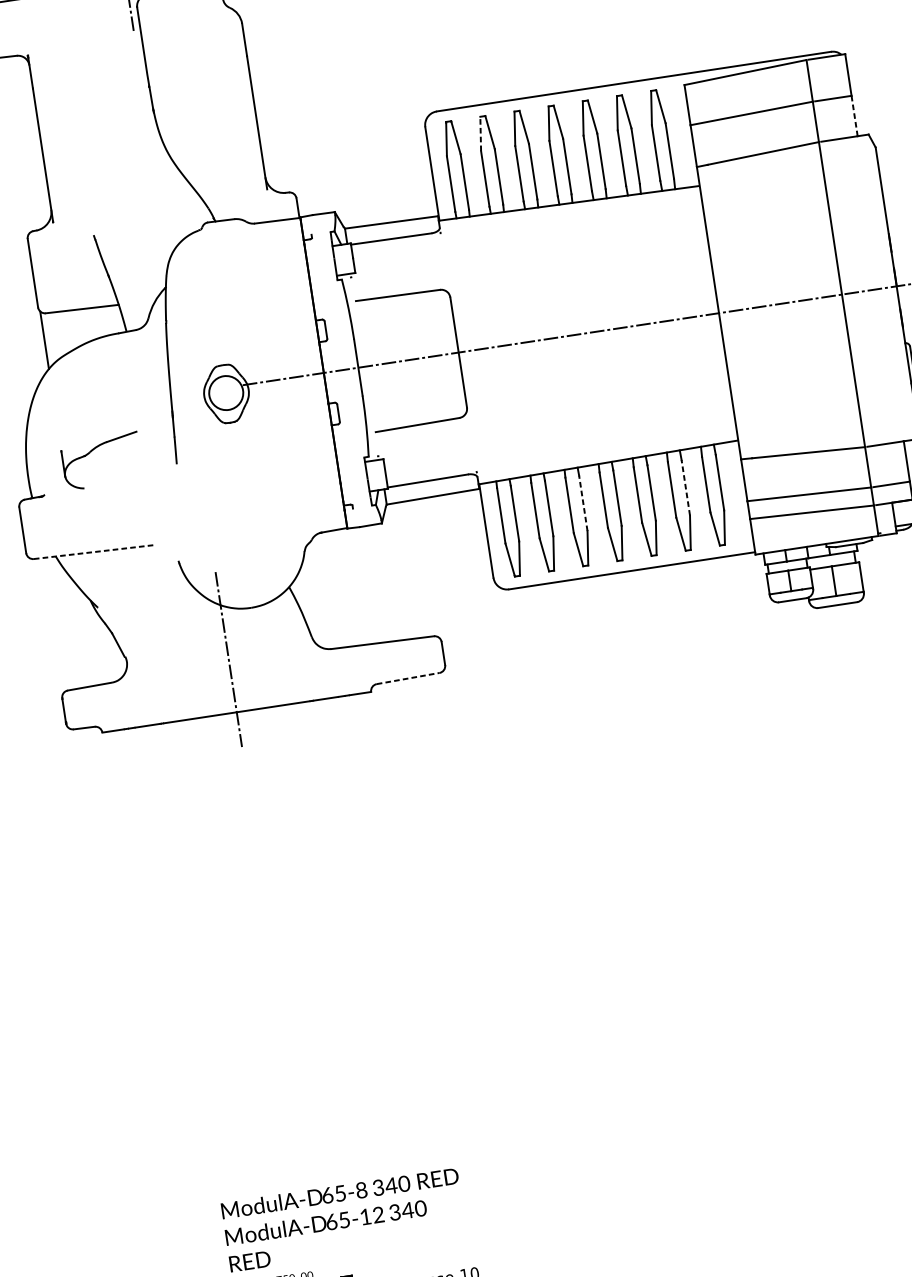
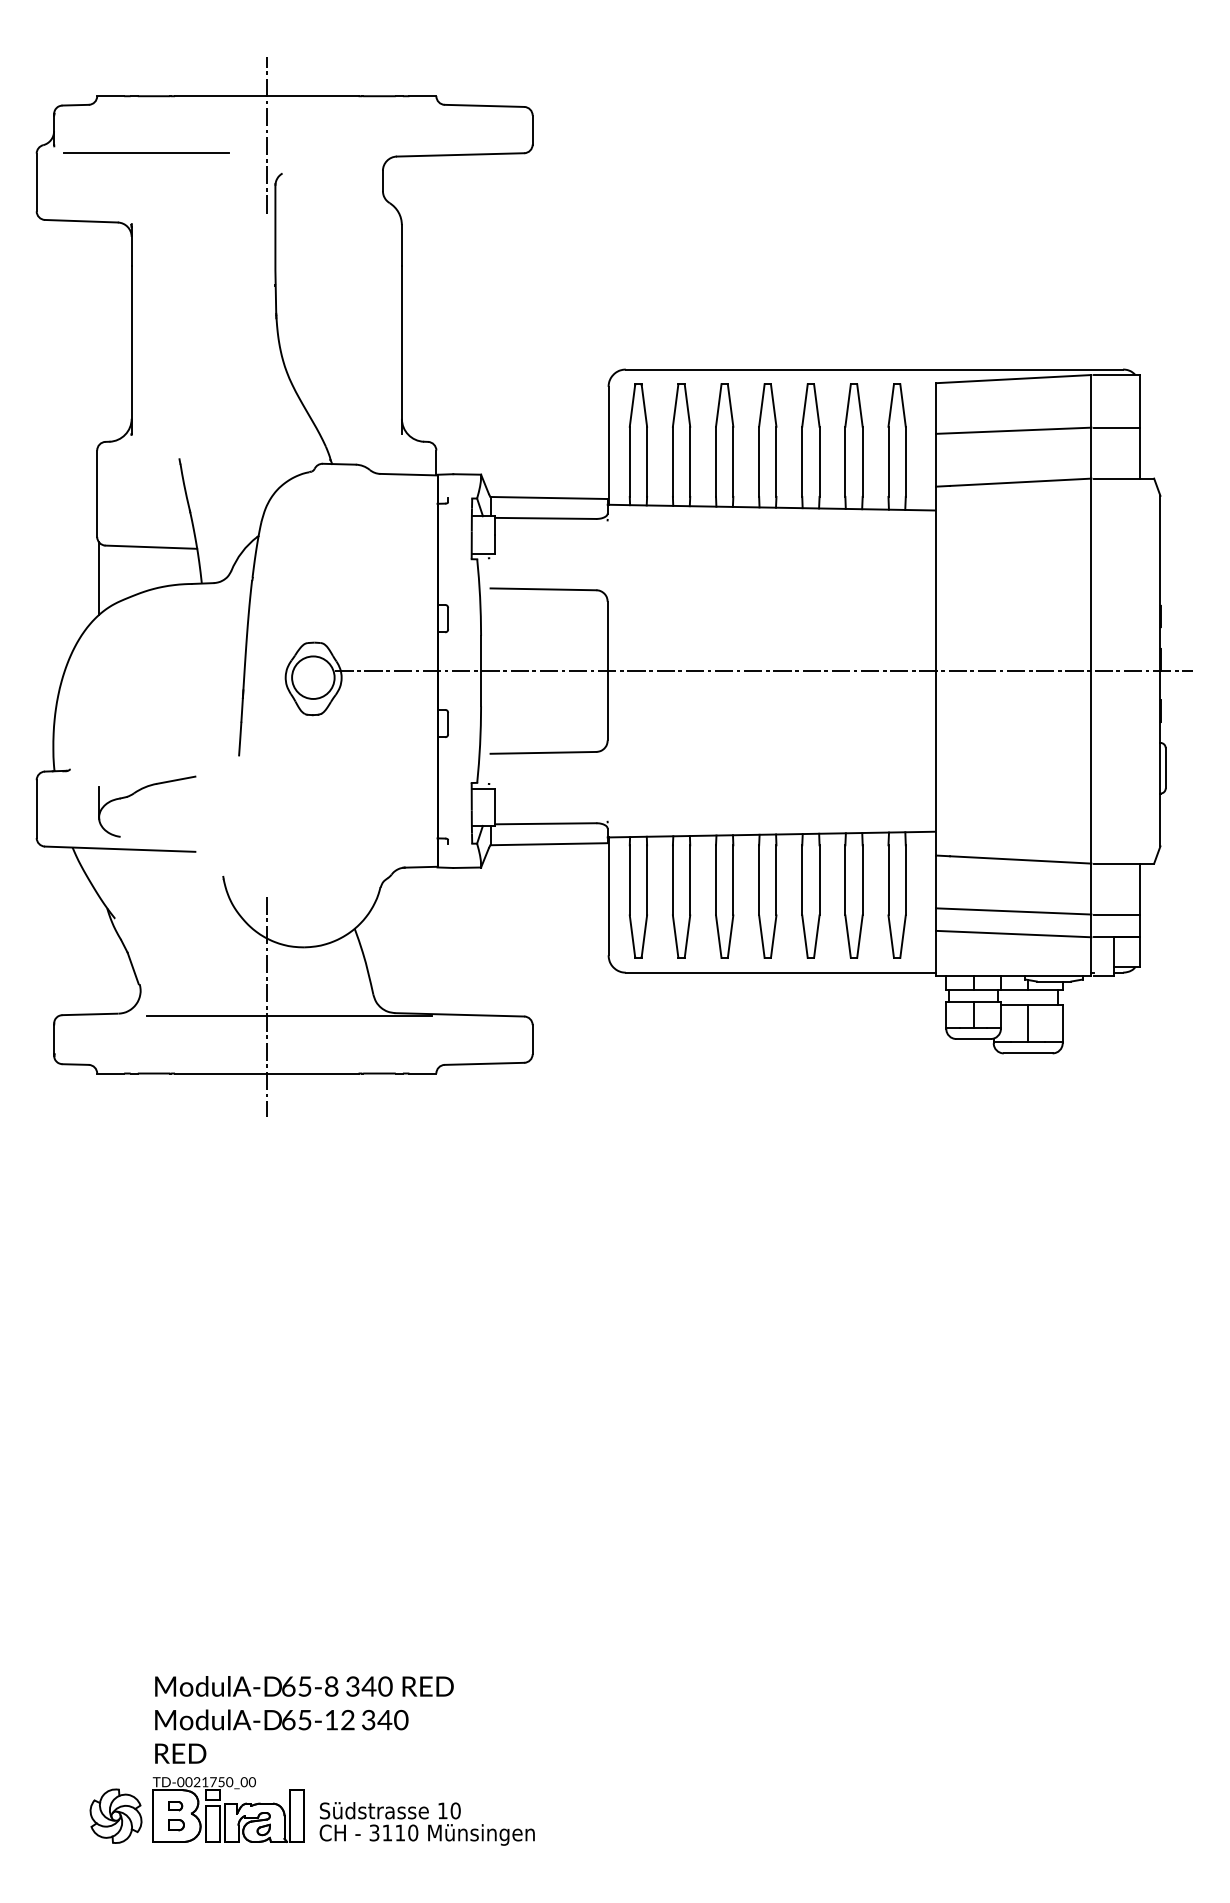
line: (854, 116) -> (1140, 453), dashed -> solid
line: (480, 133) -> (675, 405), dashed -> solid
part: (93, 450) -> (139, 791), moved
line: (685, 487) -> (862, 879), dashed -> solid
line: (583, 502) -> (733, 879), dashed -> solid
line: (94, 552) -> (120, 849), dashed -> solid
line: (247, 664) -> (289, 1016), added
line: (408, 678) -> (484, 1063), dashed -> solid

